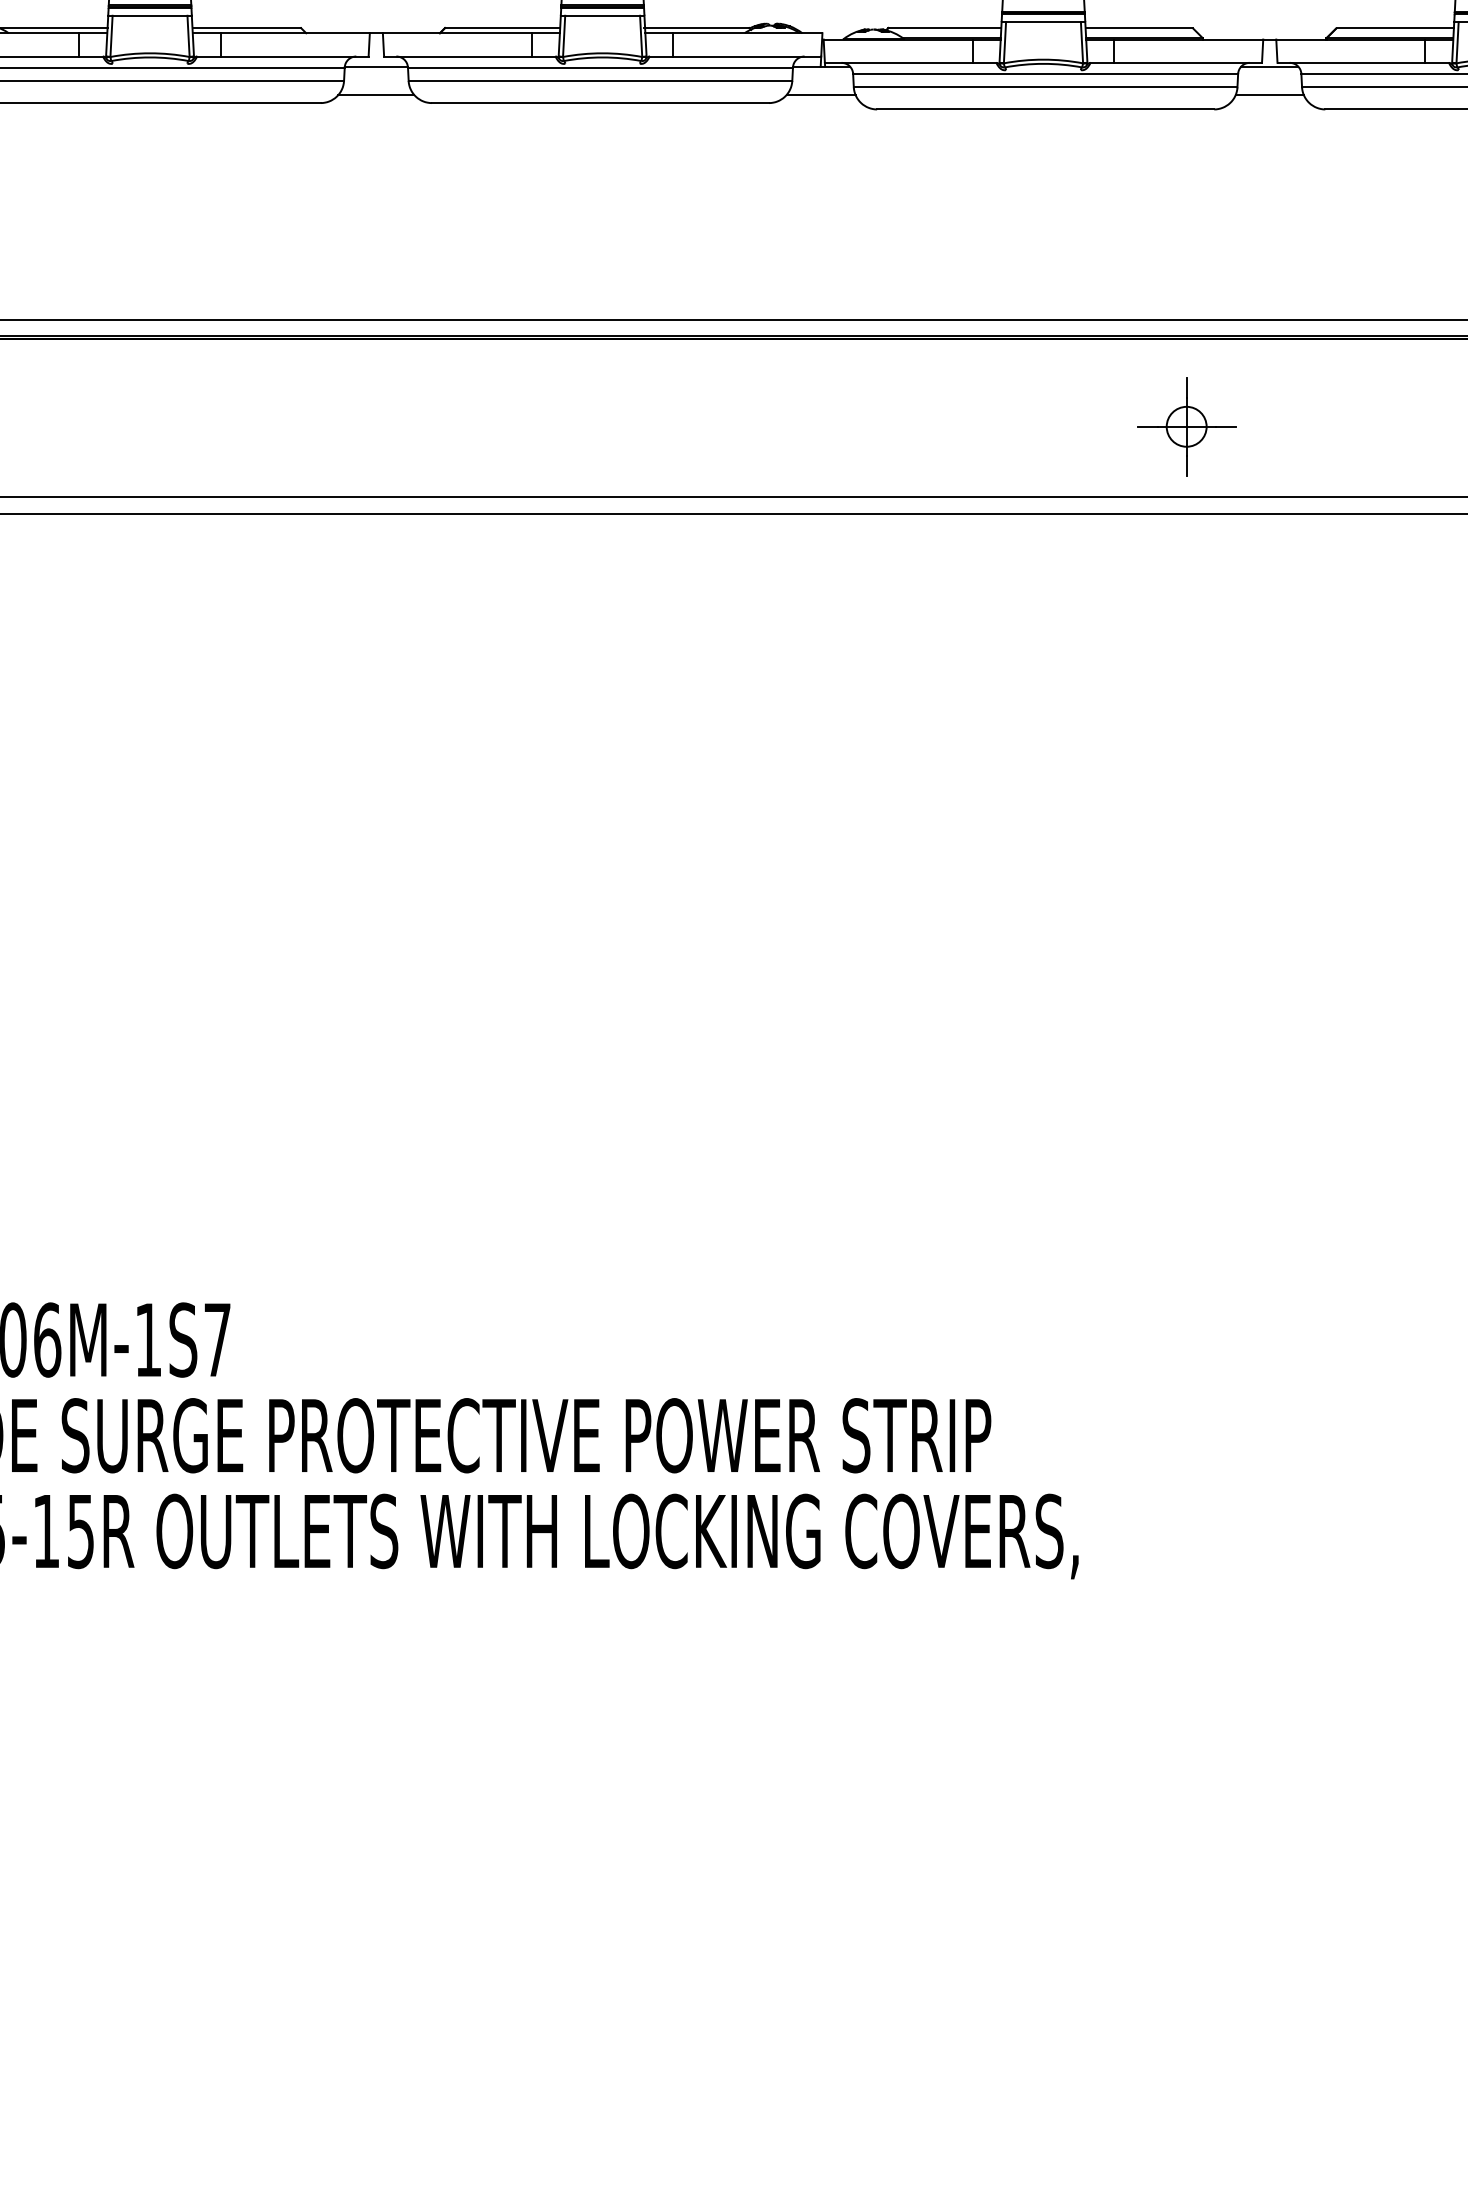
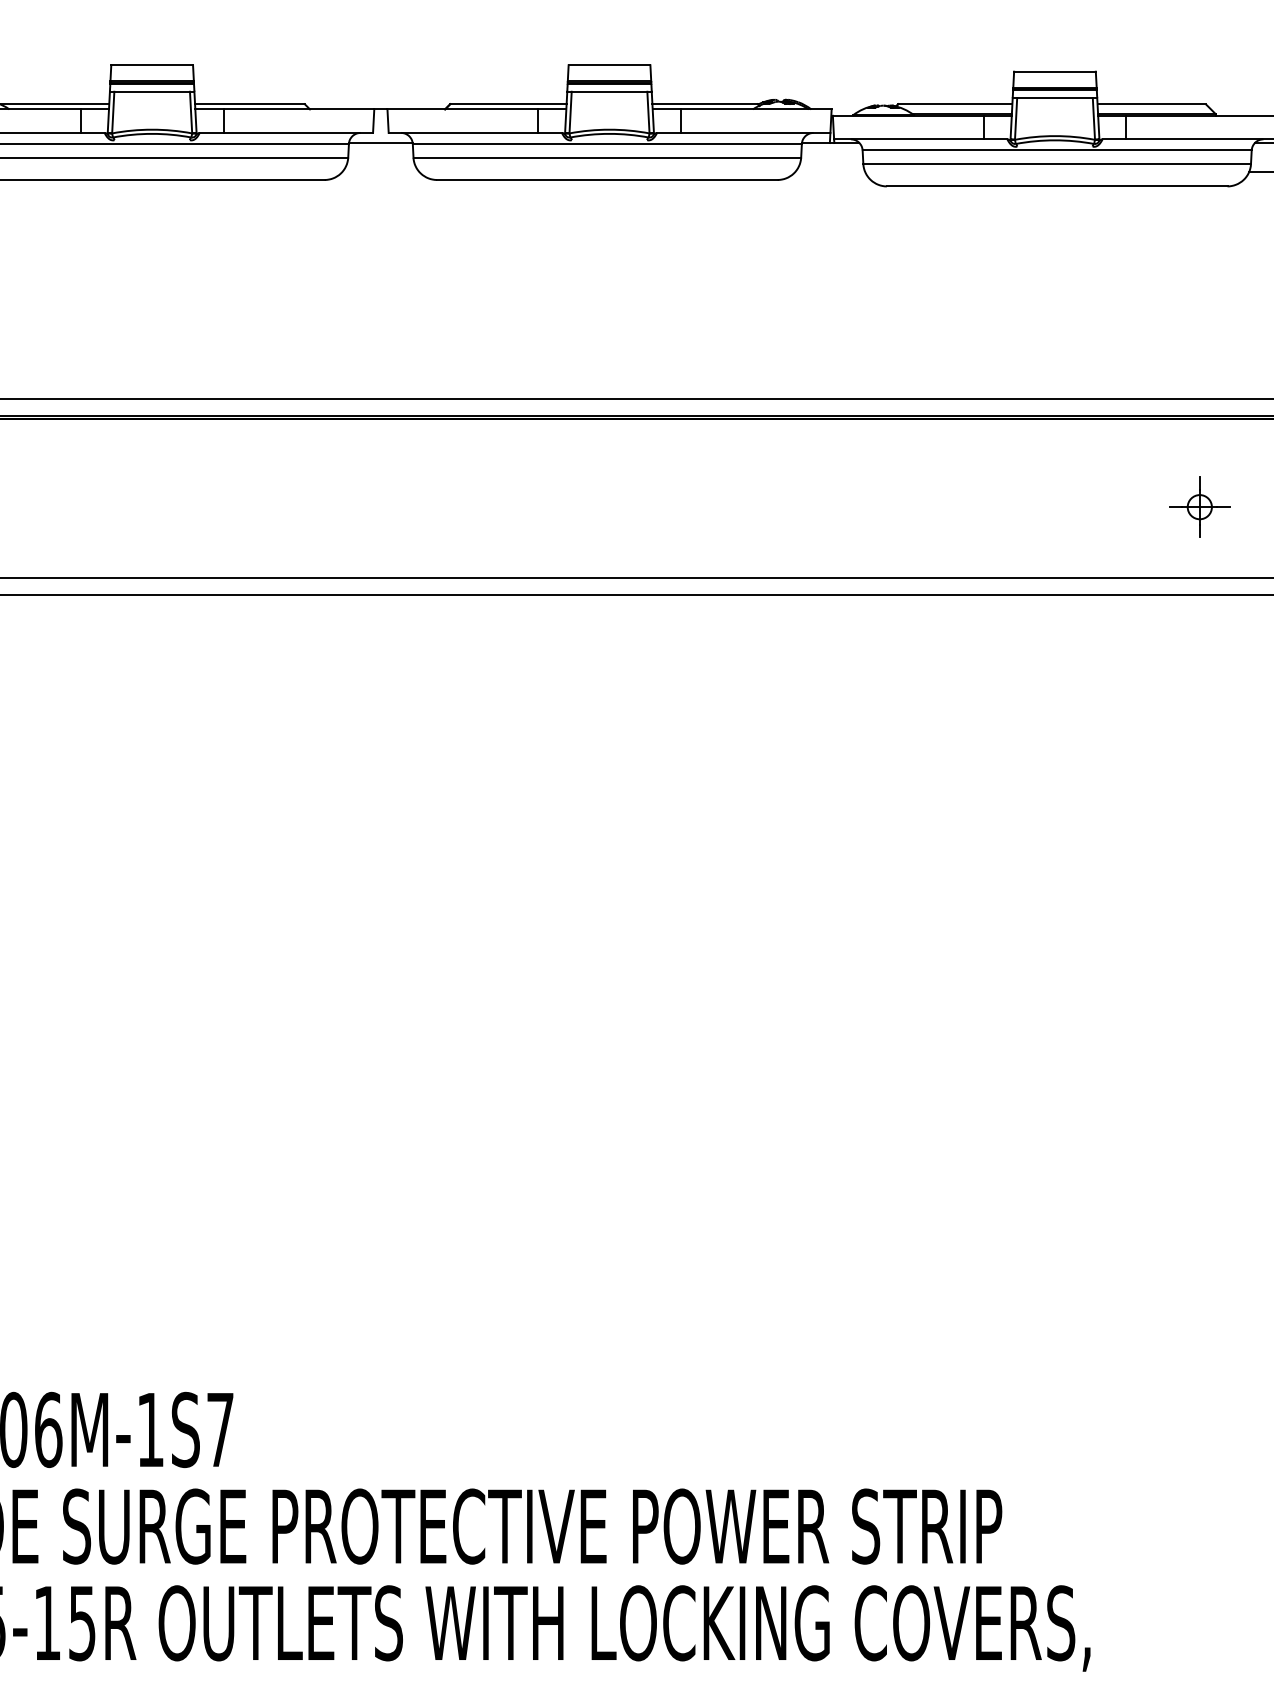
line: (376, 95) -> (381, 172), removed
line: (820, 95) -> (829, 172), removed
part: (1186, 426) -> (1199, 506), size x0.6

